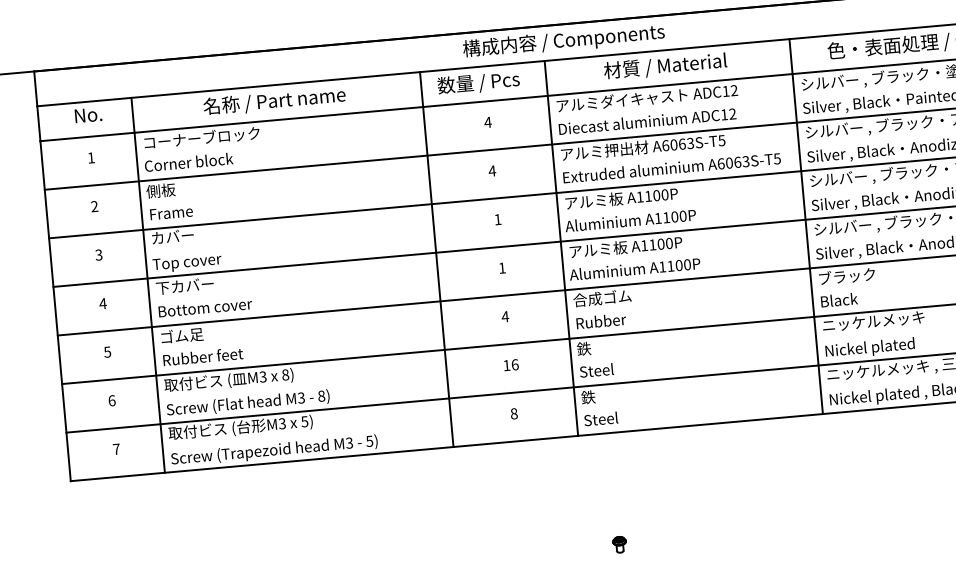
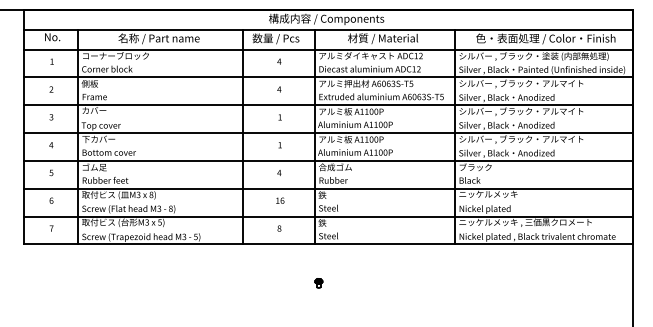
part: (619, 544) -> (318, 283), moved

